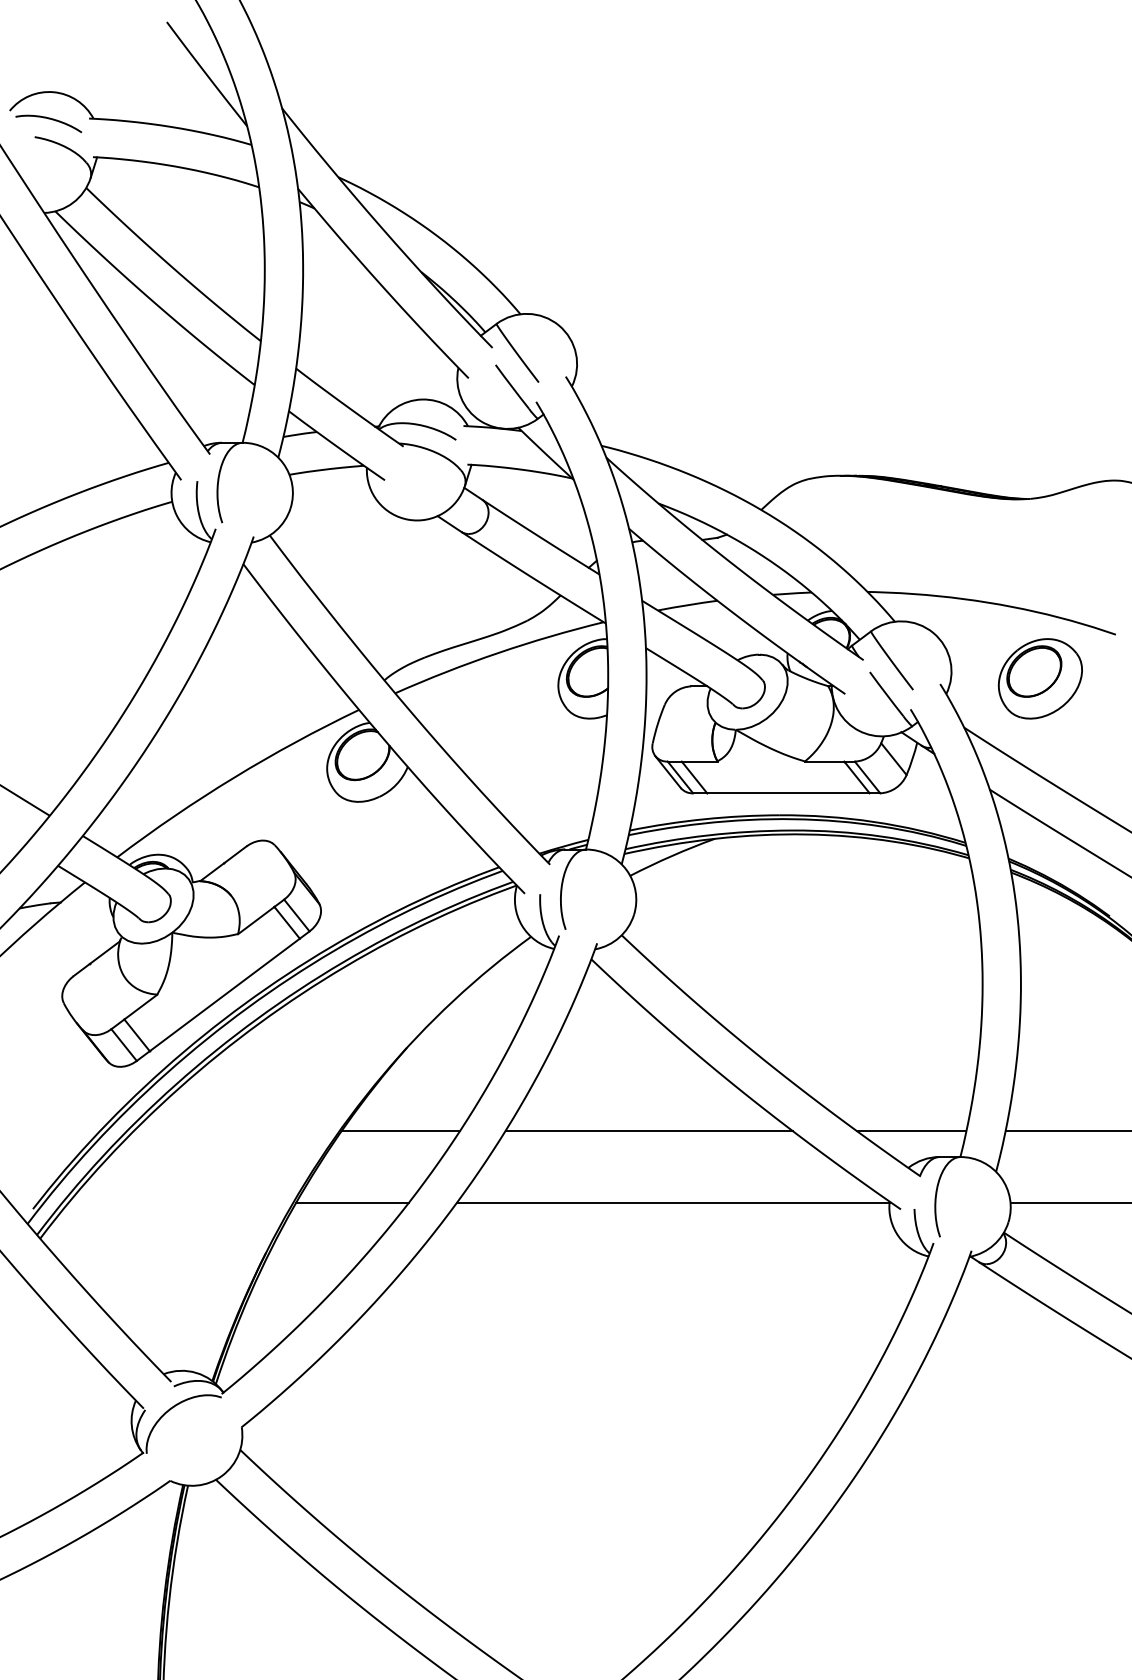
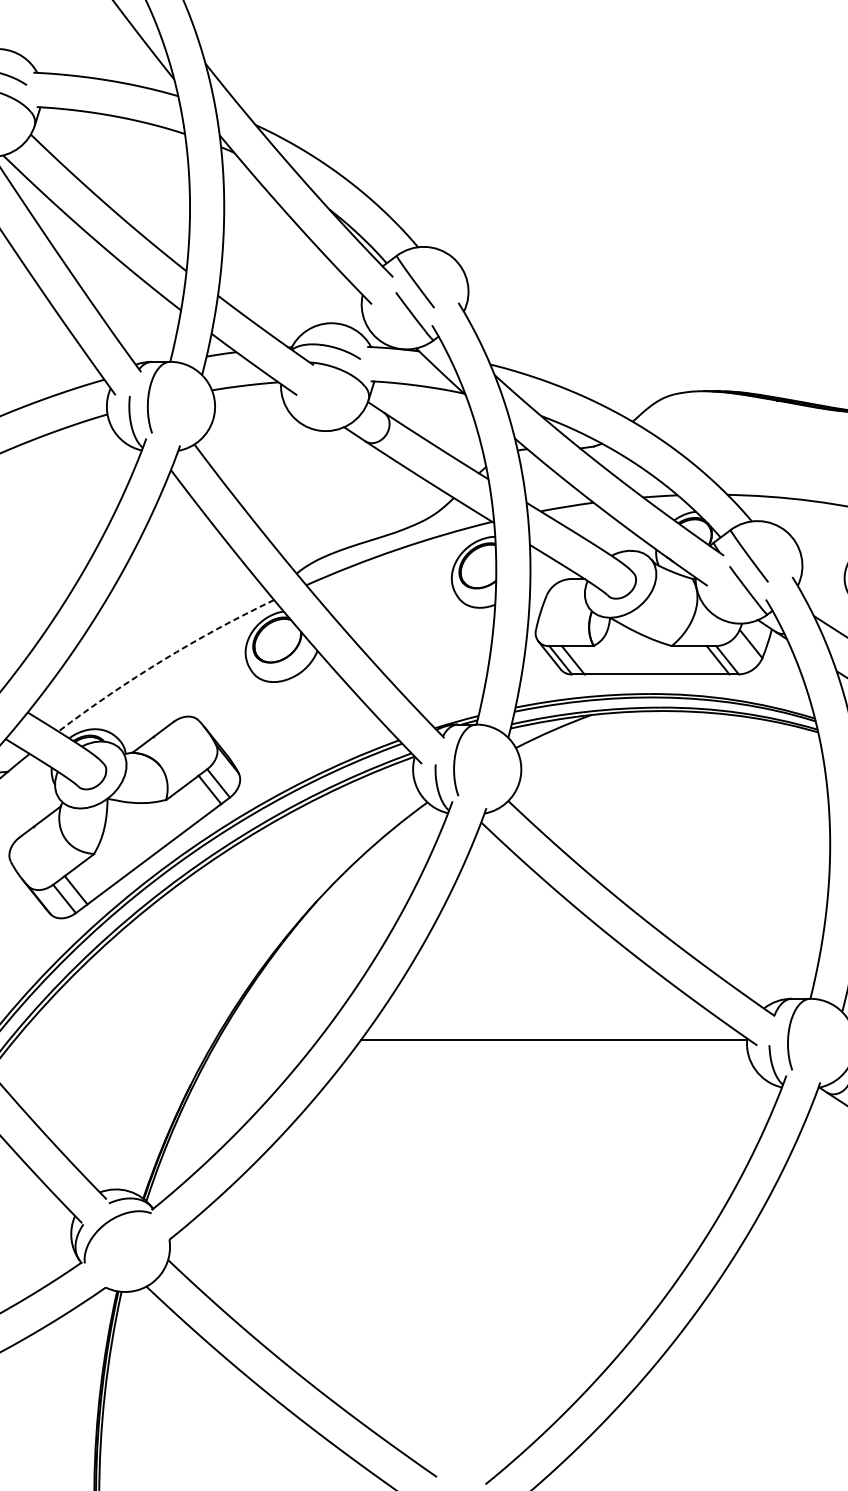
arc: (234, 777) -> (163, 660), solid -> dashed
line: (400, 1130) -> (311, 975), removed
line: (648, 1130) -> (532, 975), removed
line: (911, 1130) -> (766, 975), removed
line: (352, 1202) -> (268, 1039), removed

